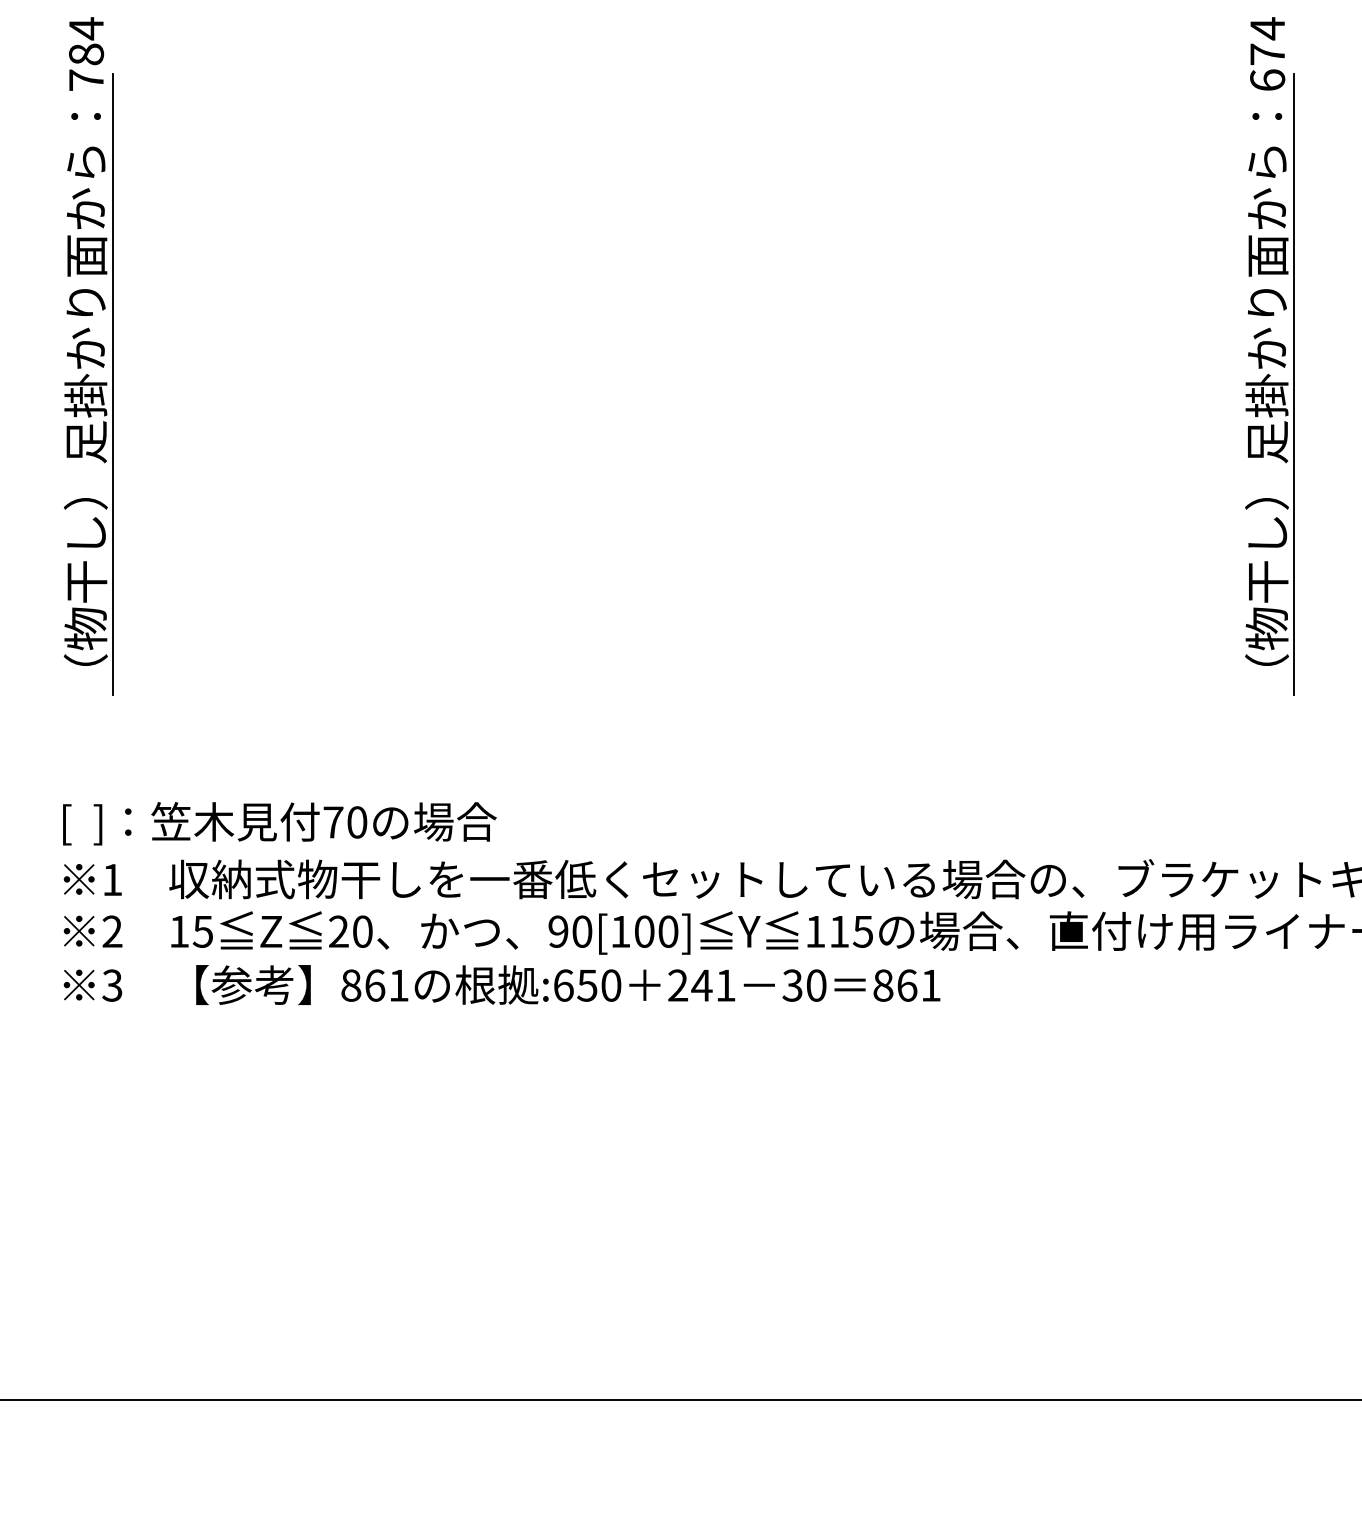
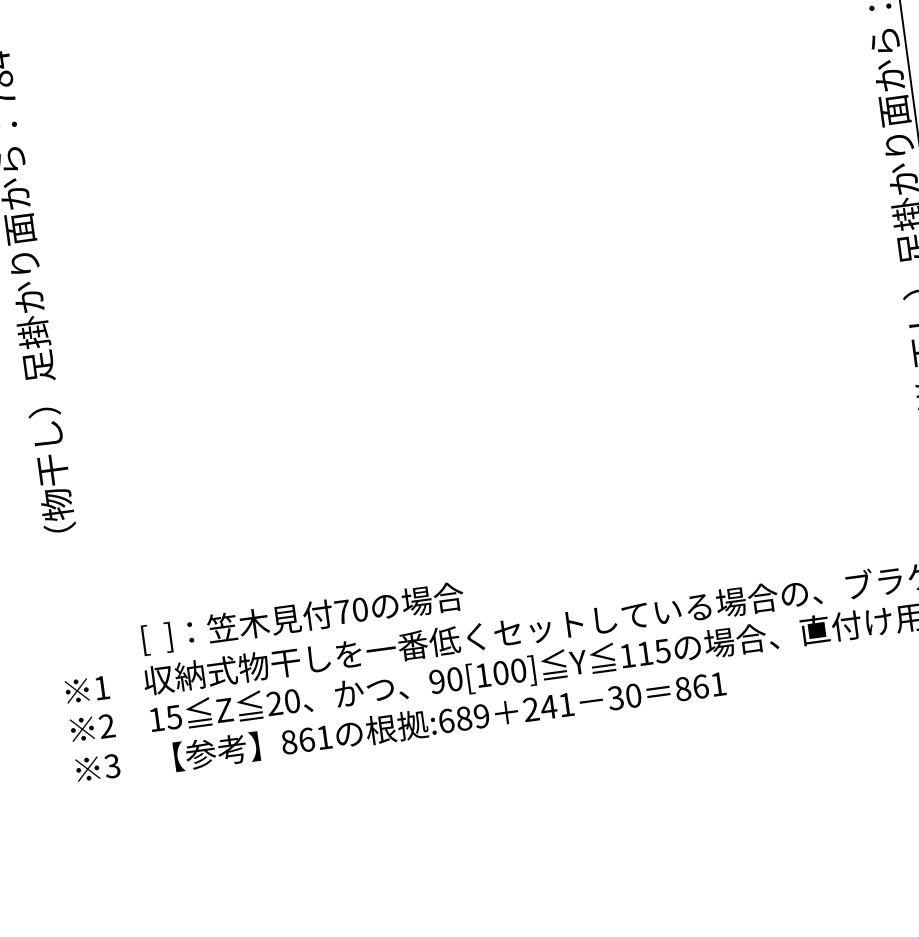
line: (113, 384) -> (53, 321), removed
text: (279, 823) -> (302, 618), moved
text: (599, 985) -> (472, 717), :650 -> :689

